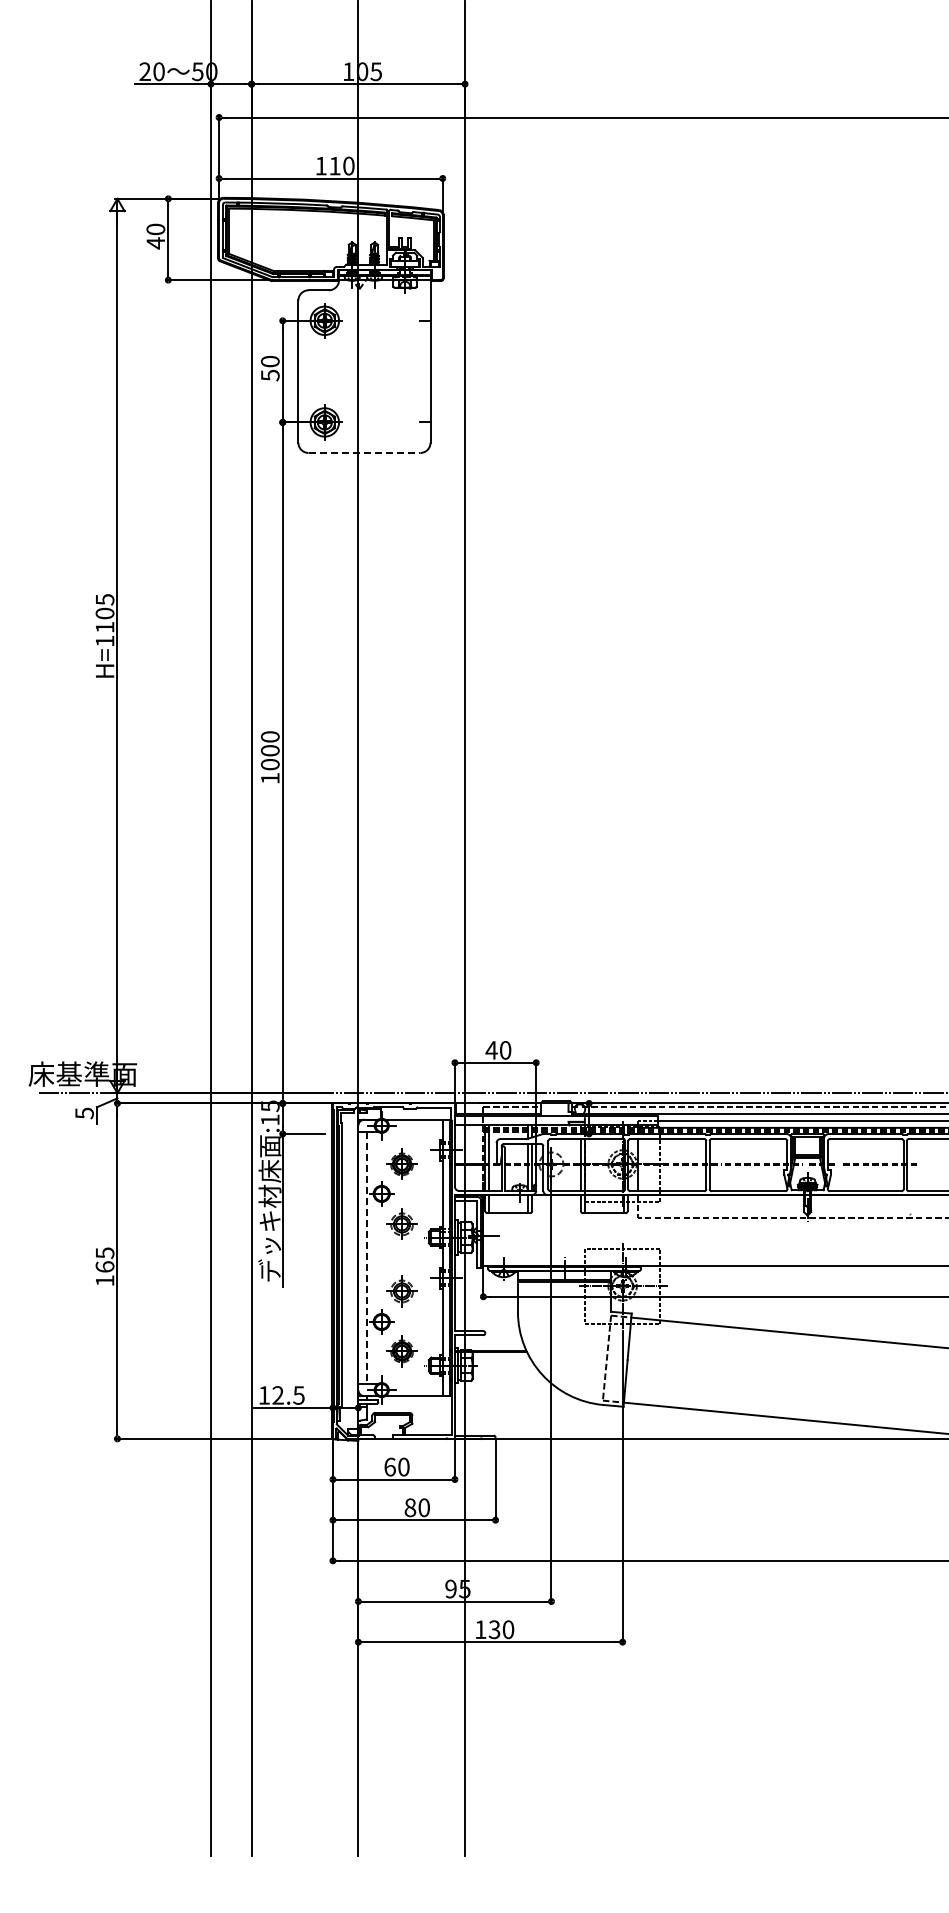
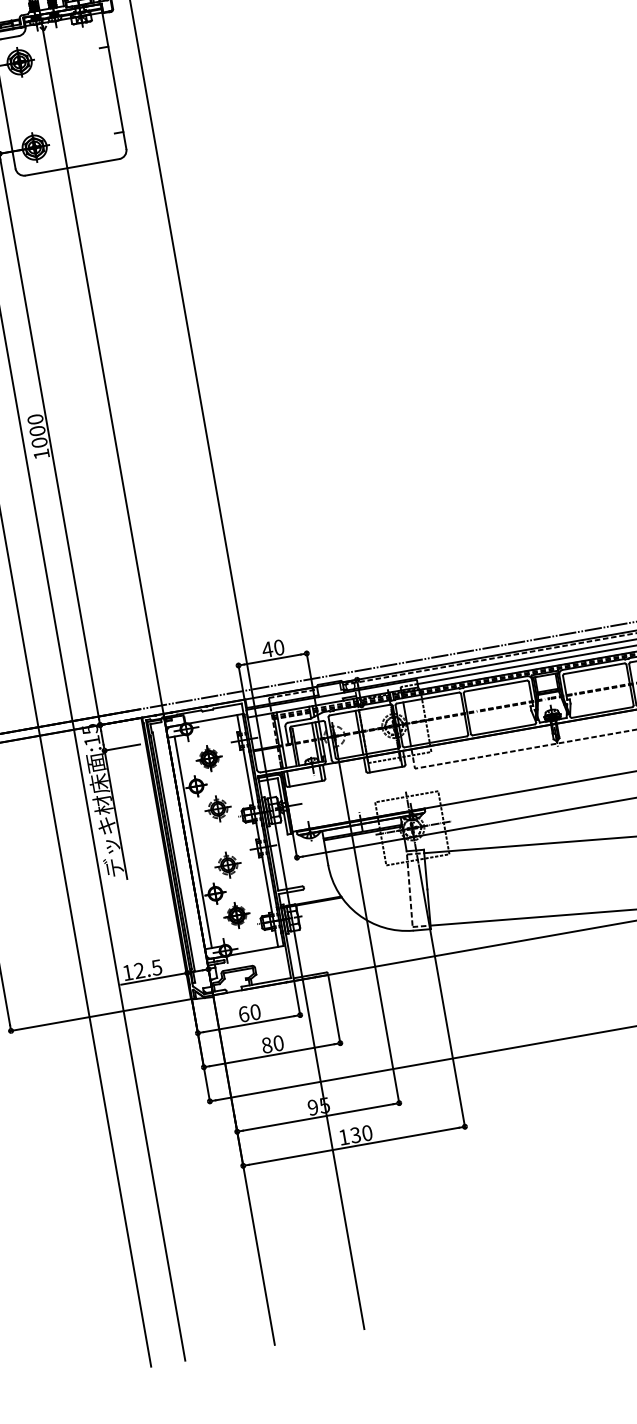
line: (364, 452) -> (72, 166), dashed -> solid
line: (366, 1258) -> (193, 842), dashed -> solid

